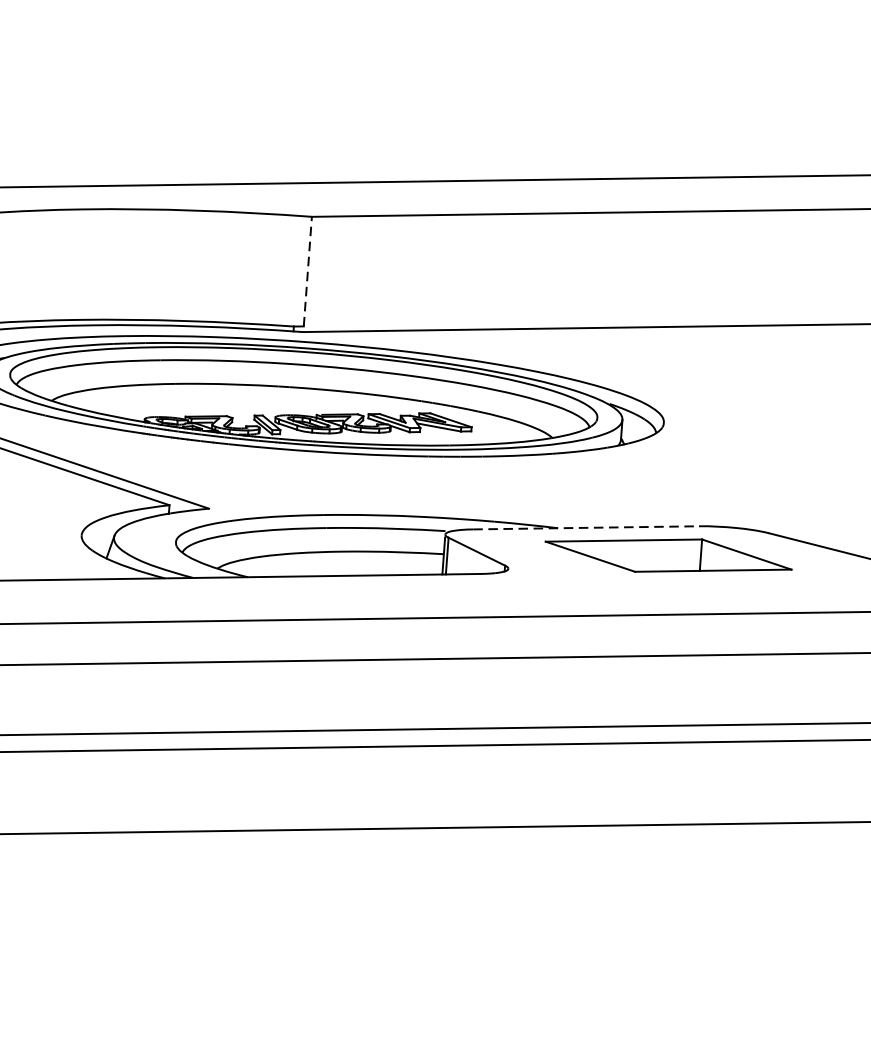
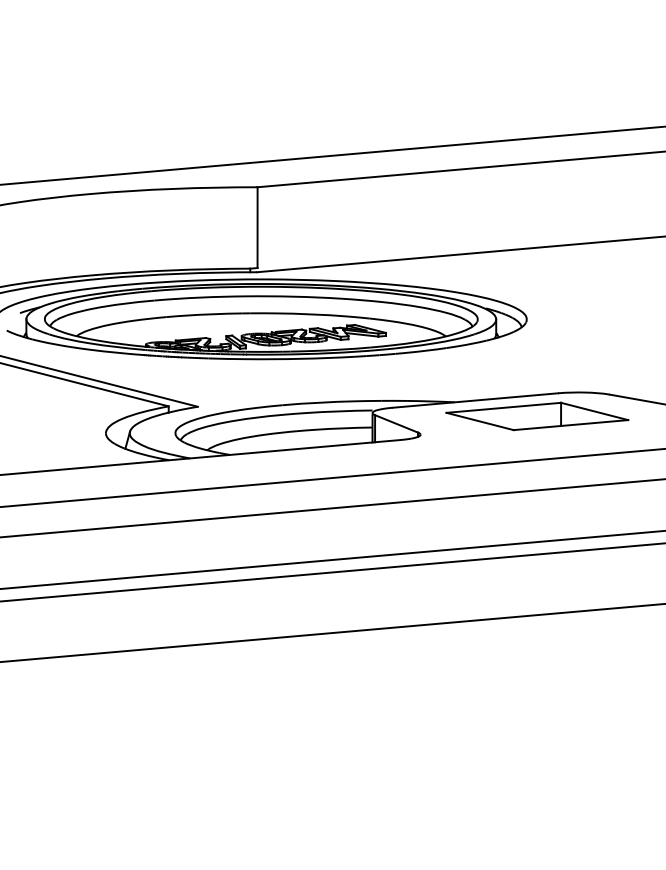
line: (307, 271) -> (257, 227), dashed -> solid
line: (586, 527) -> (475, 400), dashed -> solid

